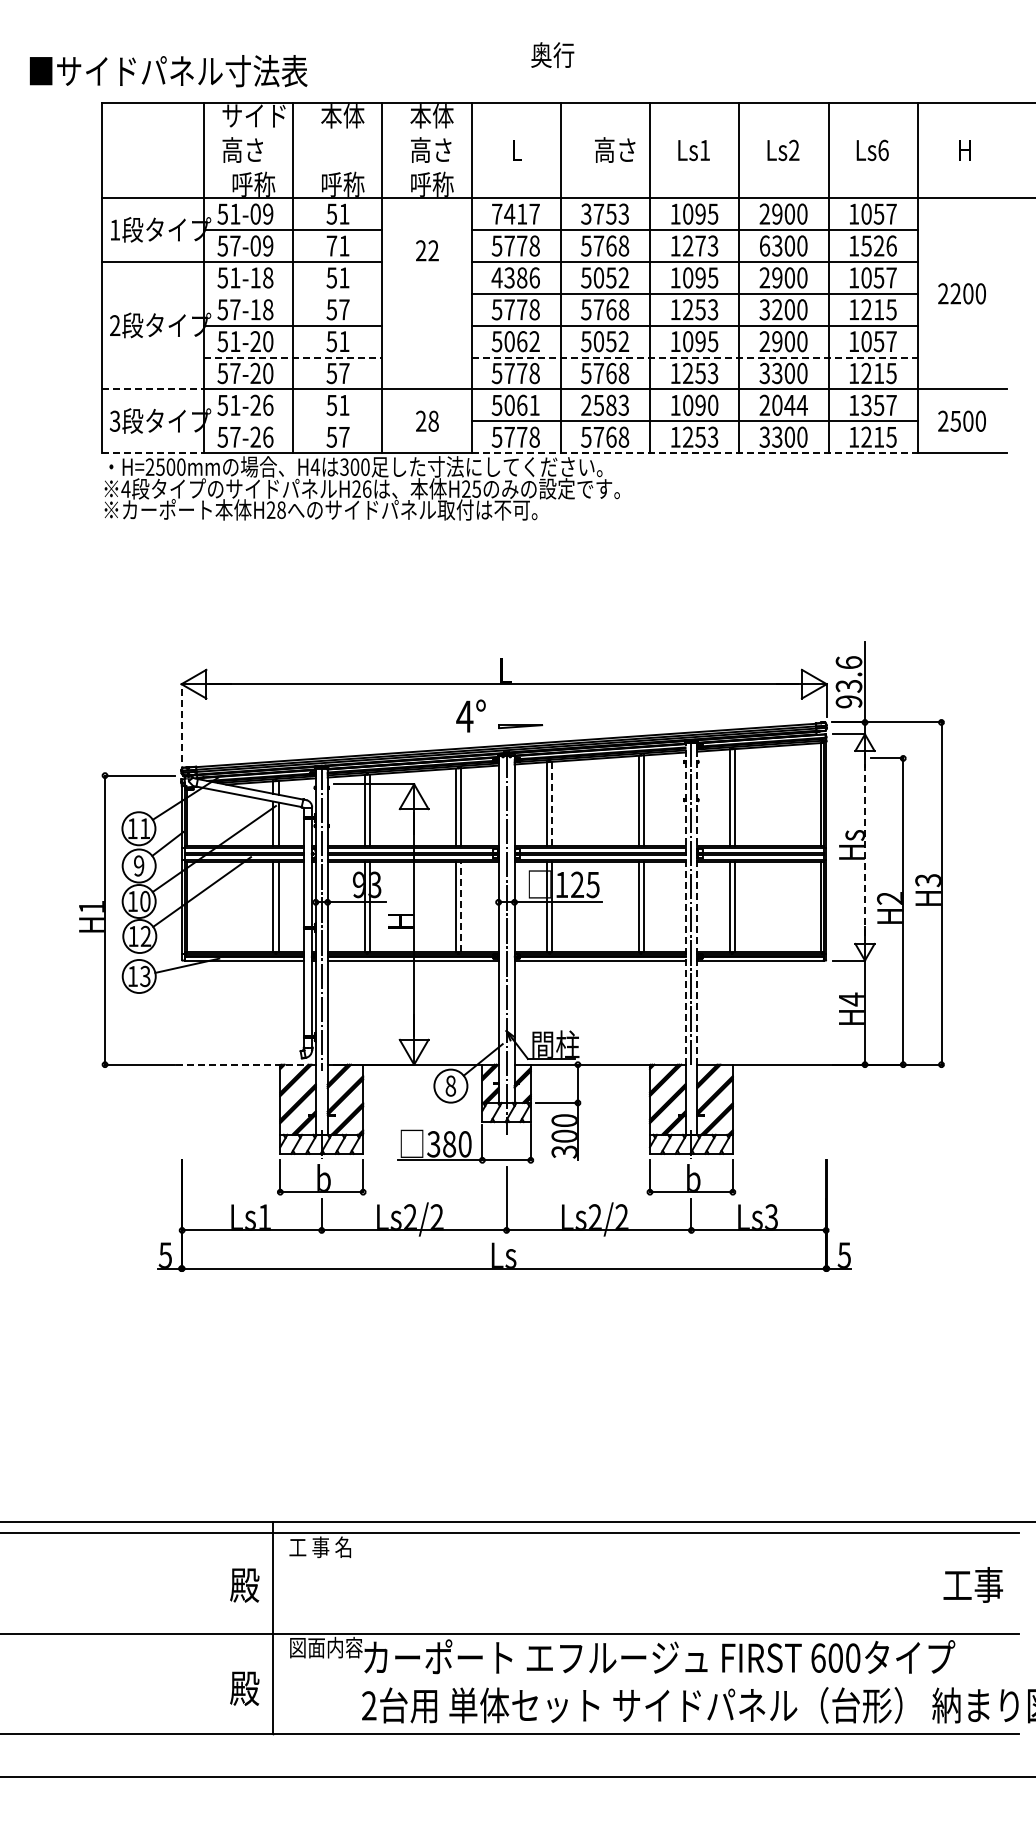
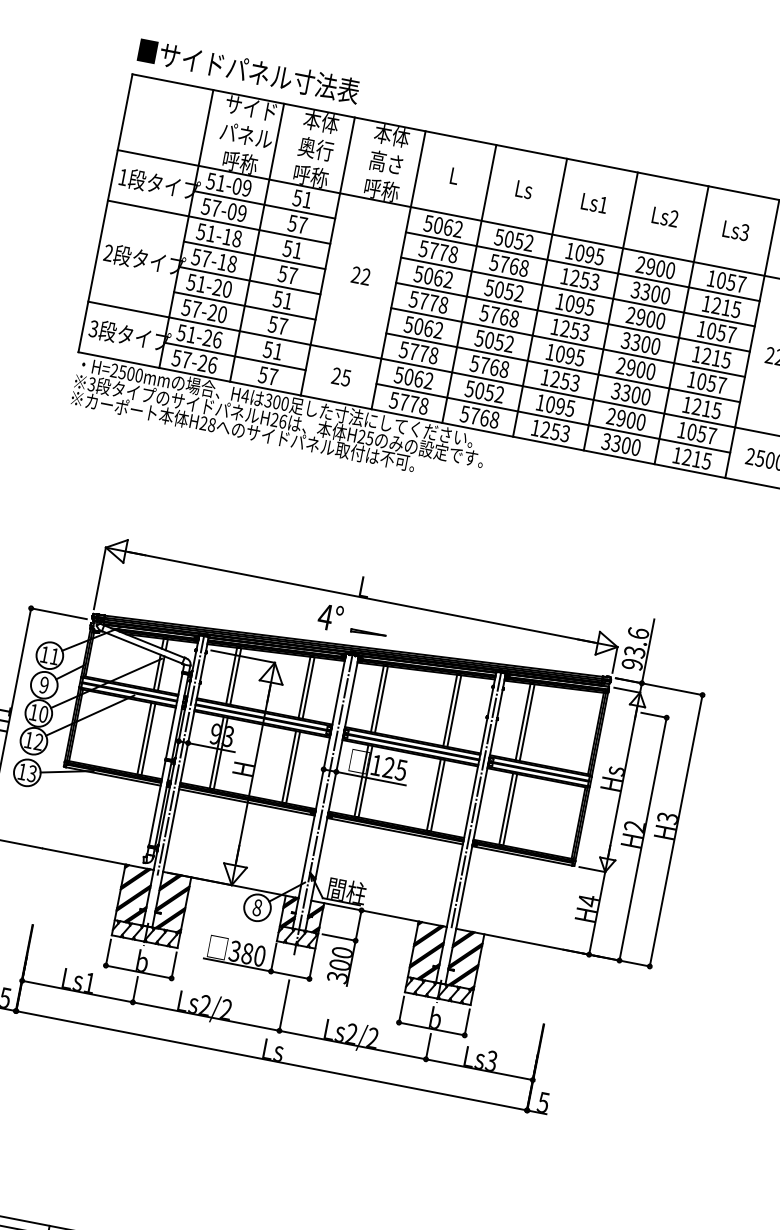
text: (552, 54) -> (315, 148), moved
text: (168, 71) -> (248, 71), moved
text: (254, 149) -> (246, 134), 高さ -> パネル
text: (615, 149) -> (532, 190), 高さ -> Ls
text: (883, 150) -> (744, 232), Ls6 -> Ls3
text: (515, 213) -> (443, 225), 7417 -> 5062
text: (605, 213) -> (514, 239), 3753 -> 5052
text: (337, 245) -> (297, 223), 71 -> 57
text: (700, 245) -> (584, 279), 1273 -> 1253
text: (764, 245) -> (635, 289), 6300 -> 3300
text: (878, 245) -> (726, 307), 1526 -> 1215
text: (427, 250) -> (361, 275), moved
text: (515, 277) -> (433, 276), 4386 -> 5062
line: (293, 293) -> (254, 255), added
text: (777, 309) -> (636, 342), 3200 -> 3300
line: (293, 357) -> (245, 305), dashed -> solid
line: (695, 357) -> (563, 367), dashed -> solid
line: (153, 389) -> (129, 309), dashed -> solid
text: (534, 404) -> (428, 380), 5061 -> 5062
text: (605, 404) -> (485, 391), 2583 -> 5052
text: (712, 404) -> (569, 407), 1090 -> 1095
text: (789, 404) -> (631, 419), 2044 -> 2900
text: (866, 404) -> (692, 431), 1357 -> 1057
text: (433, 420) -> (346, 377), 28 -> 25
line: (293, 421) -> (235, 356), added
line: (153, 453) -> (119, 360), dashed -> solid
line: (695, 453) -> (548, 443), dashed -> solid
text: (125, 488) -> (91, 383), 4 -> 3
line: (181, 722) -> (99, 578), dashed -> solid
line: (552, 803) -> (381, 699), dashed -> solid
line: (865, 847) -> (623, 782), dashed -> solid
line: (685, 903) -> (471, 799), dashed -> solid
line: (697, 903) -> (481, 801), dashed -> solid
line: (461, 906) -> (293, 767), dashed -> solid
line: (245, 1064) -> (98, 859), dashed -> solid

